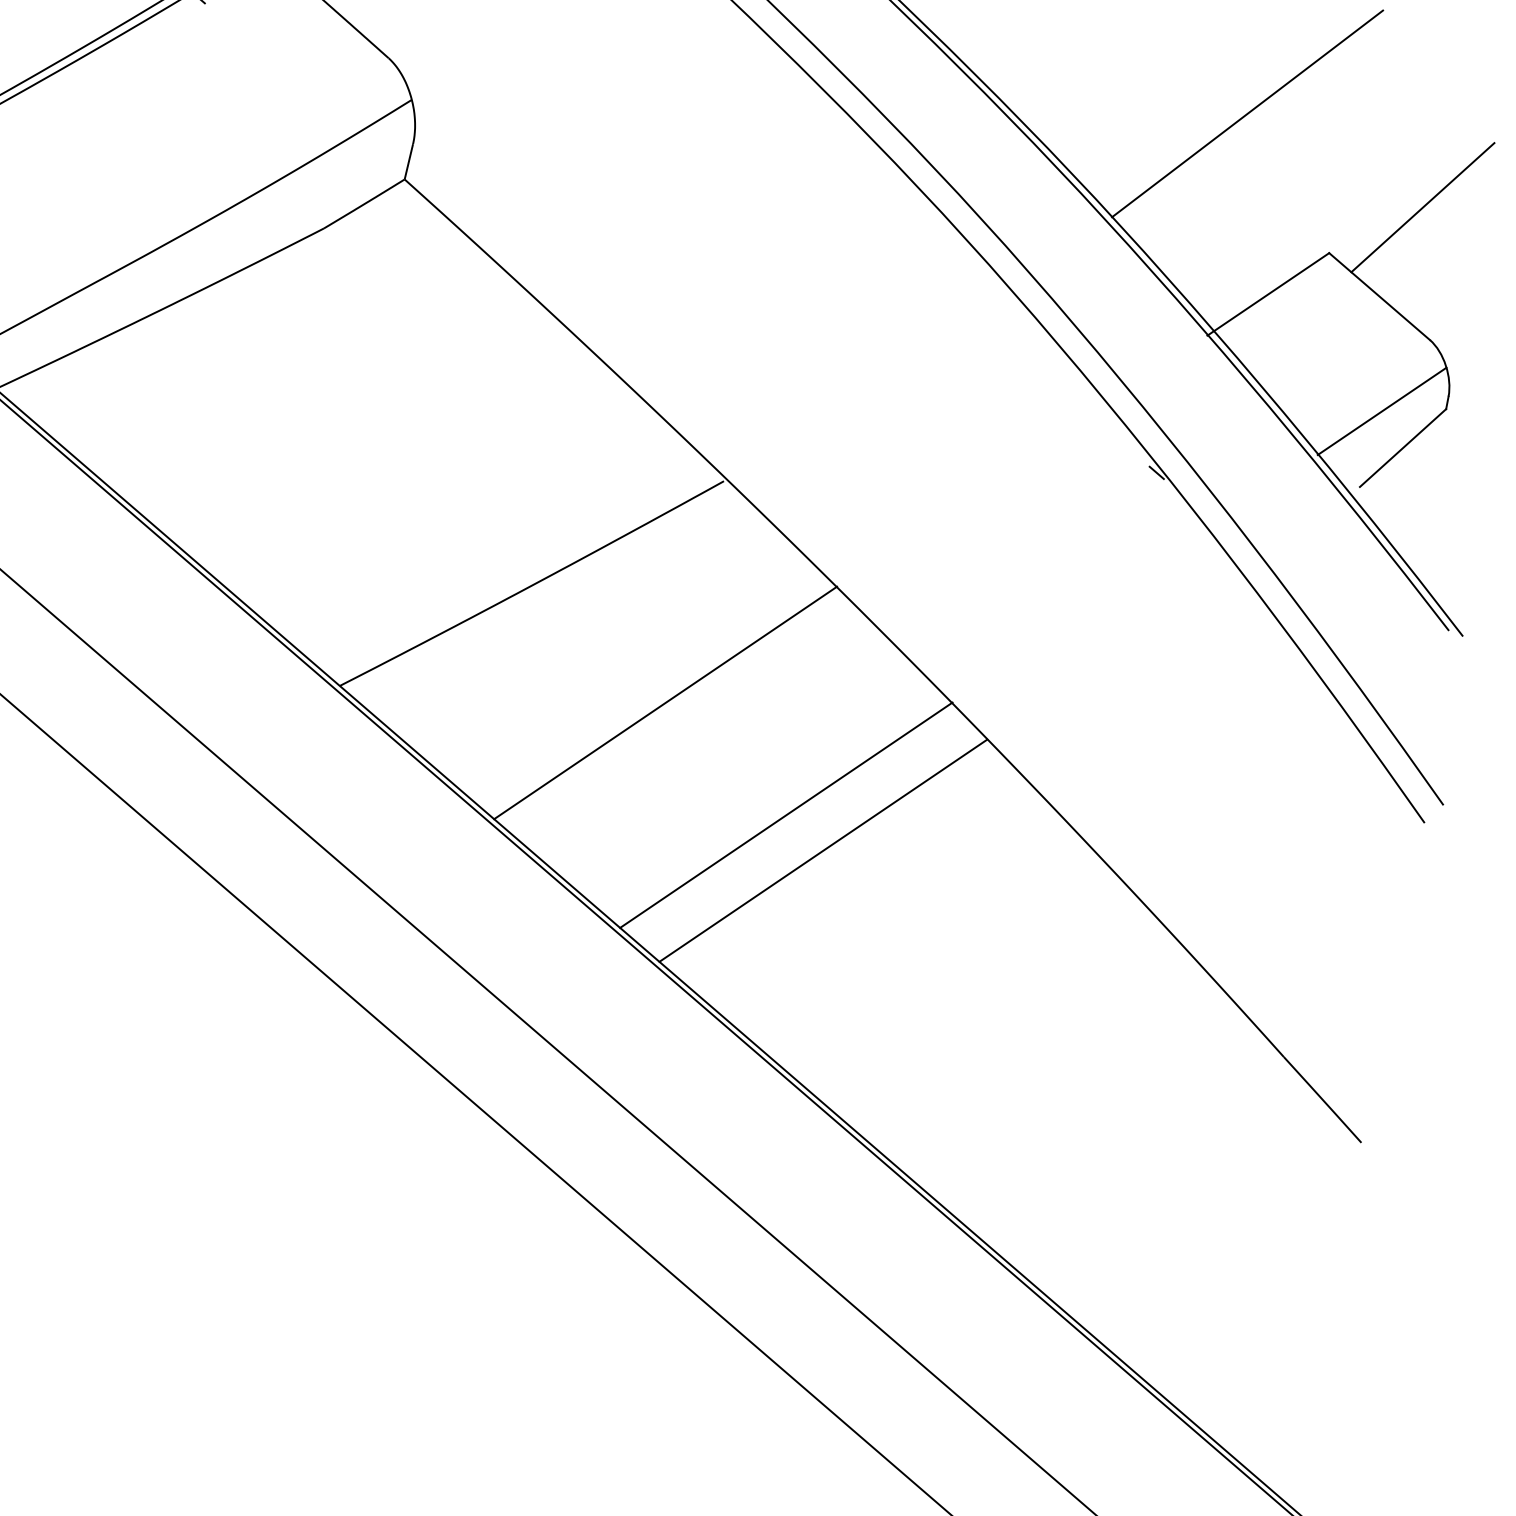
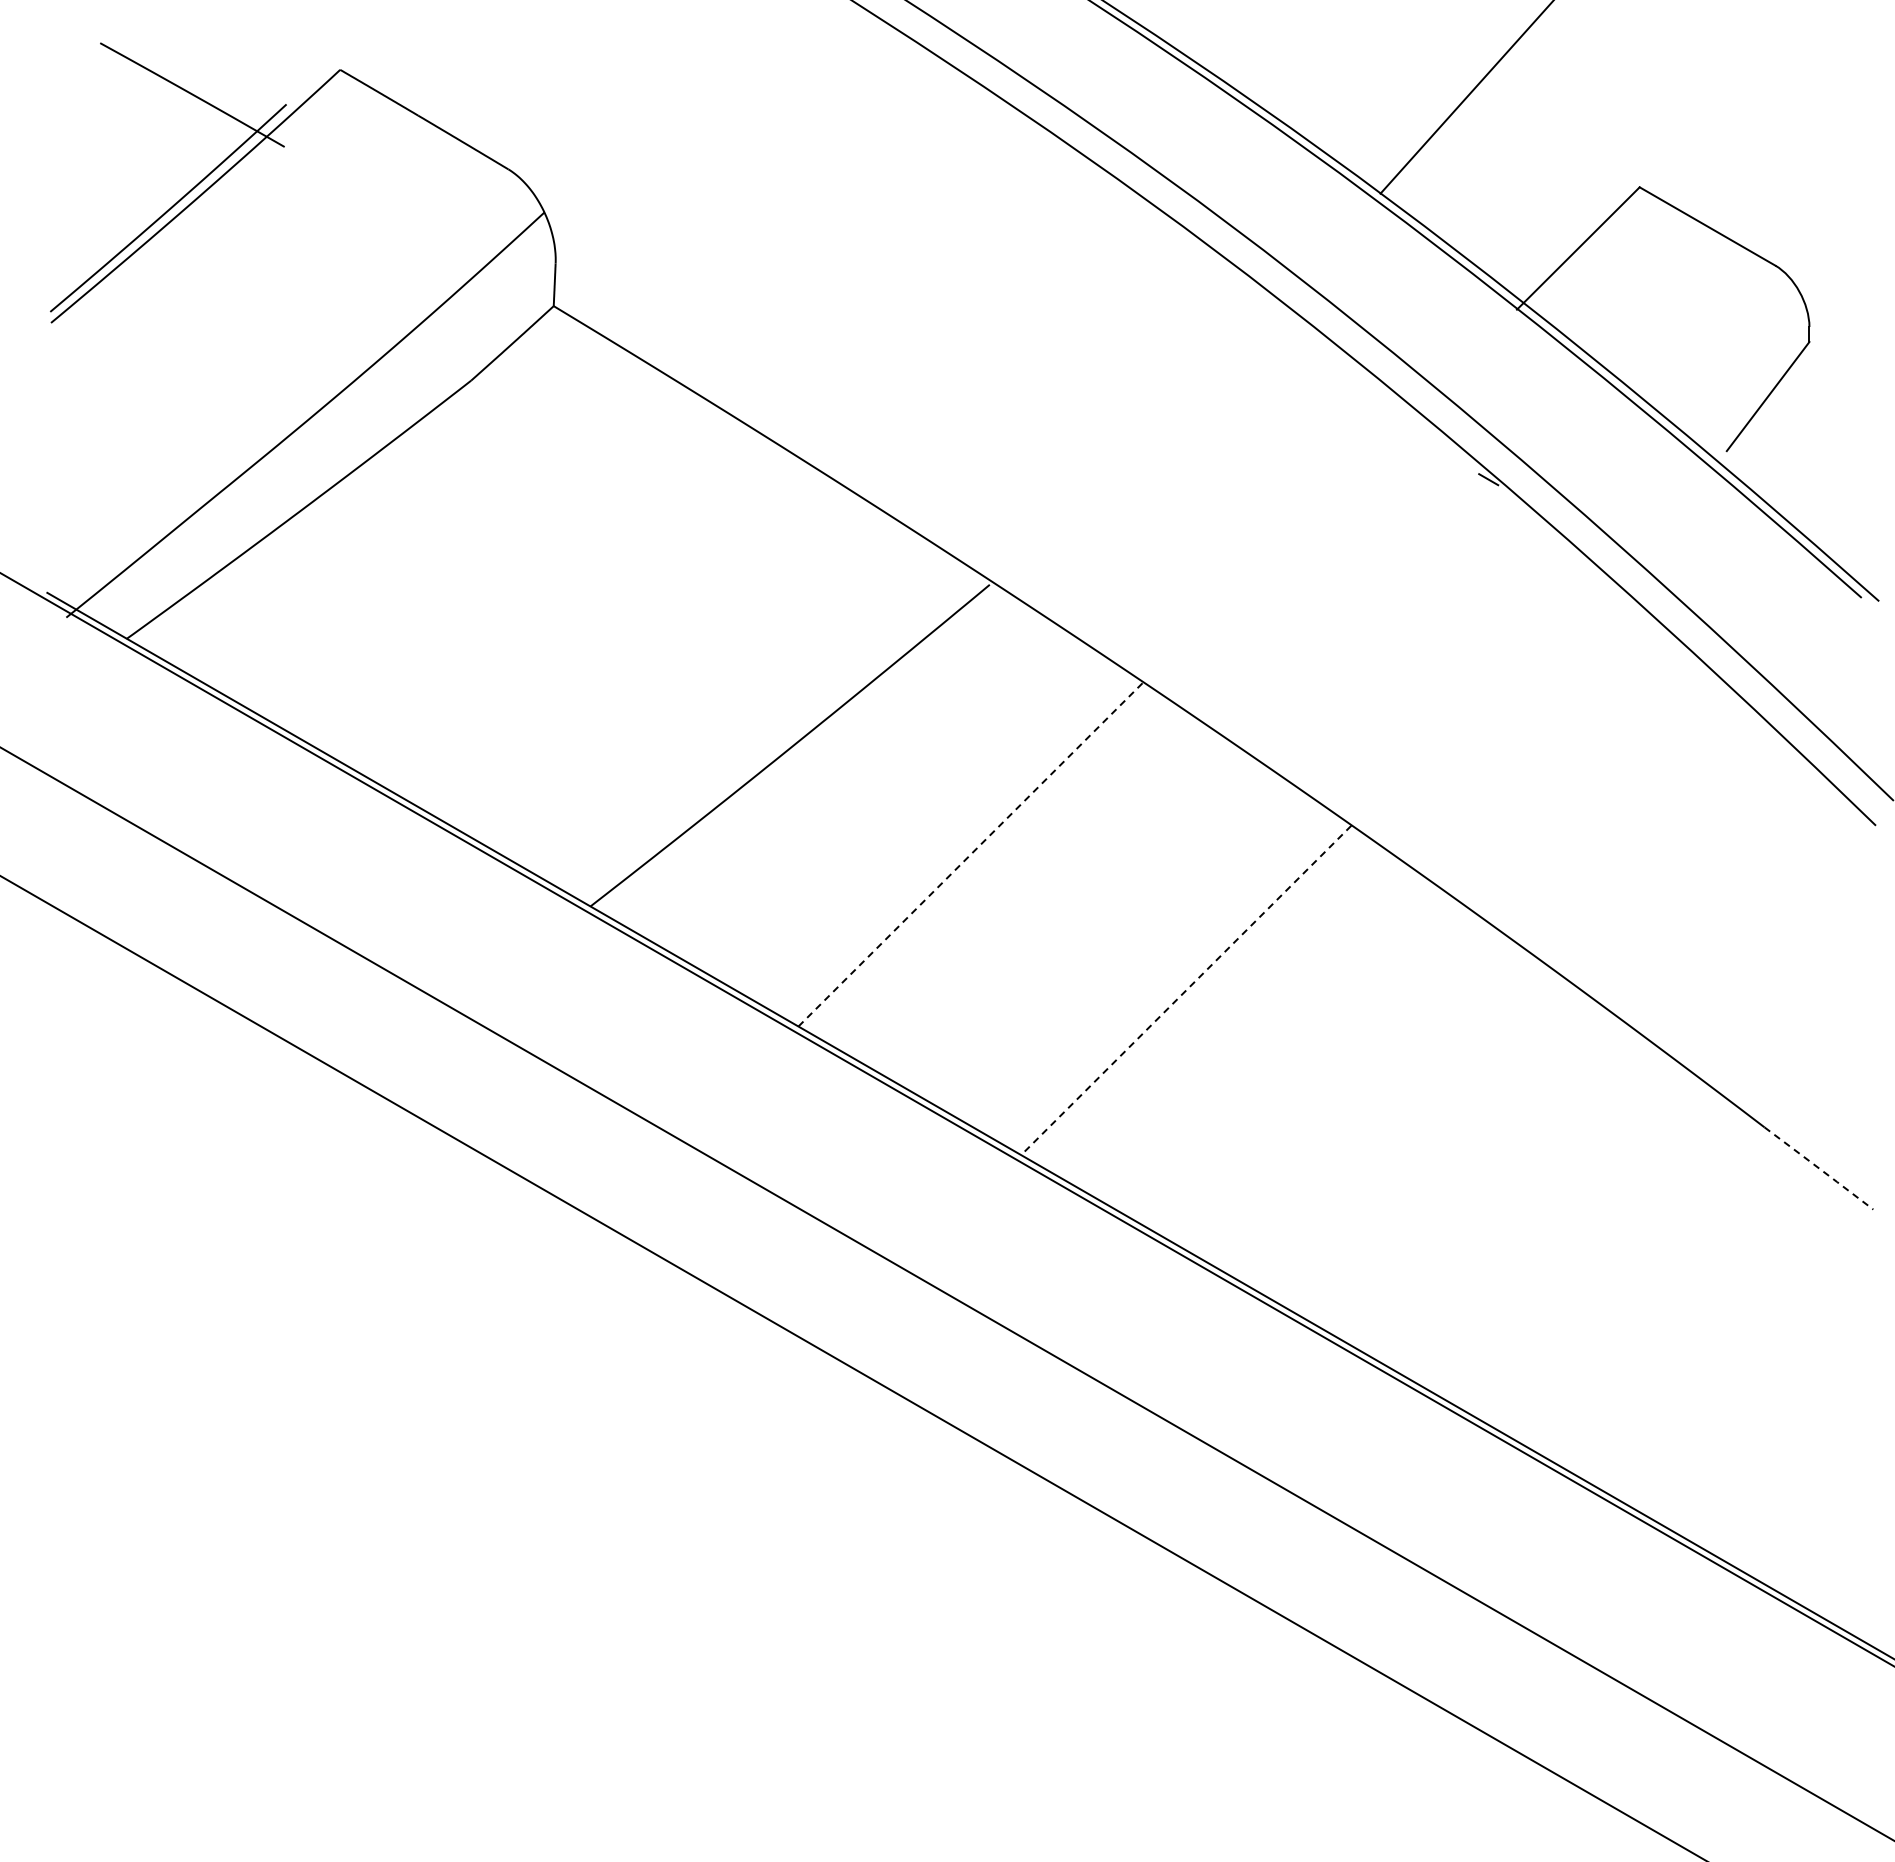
line: (1422, 207) -> (1737, 113), removed
line: (1381, 411) -> (1735, 358), removed
line: (665, 703) -> (971, 854), solid -> dashed
line: (786, 815) -> (1135, 957), removed
line: (822, 850) -> (1185, 990), solid -> dashed
line: (1323, 1100) -> (1819, 1168), solid -> dashed

